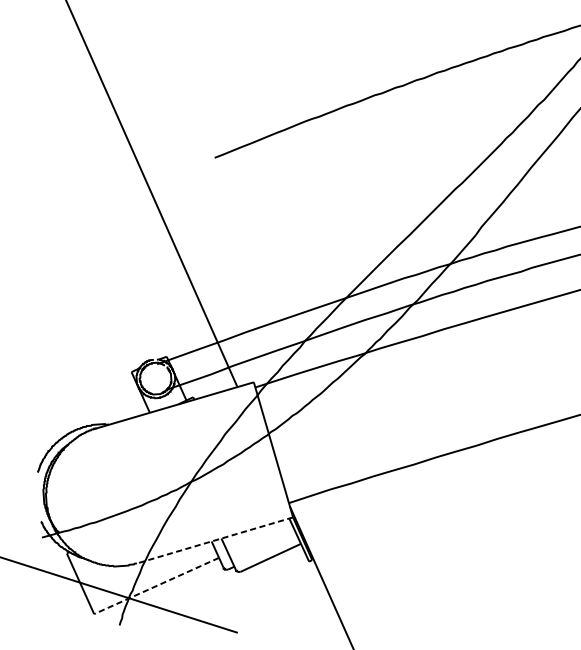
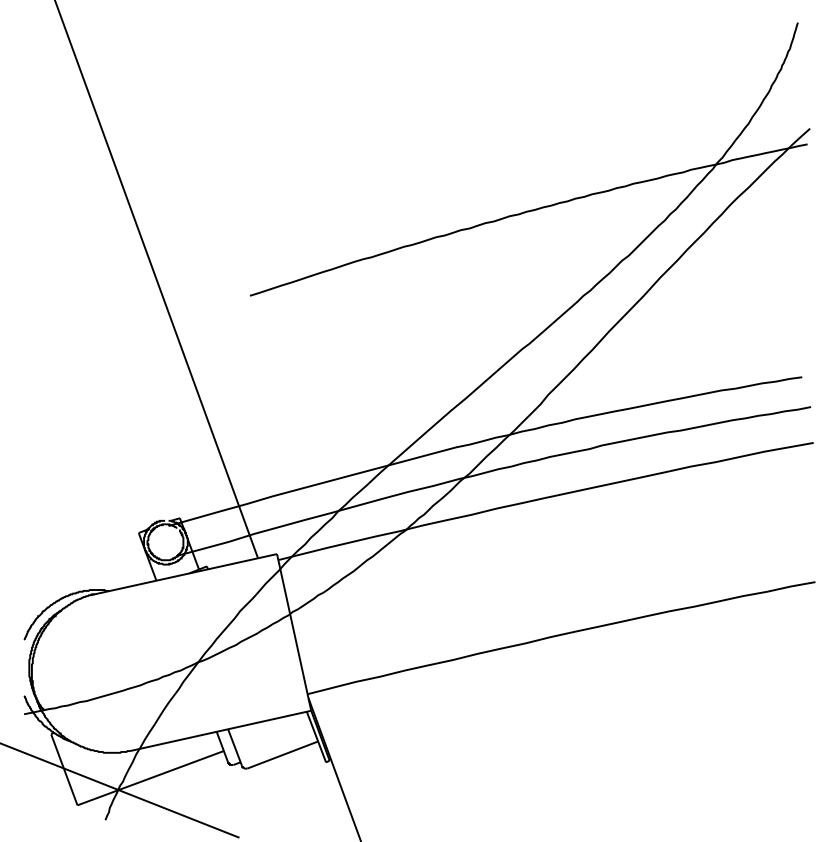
line: (214, 540) -> (220, 730), dashed -> solid
line: (156, 586) -> (150, 778), dashed -> solid

